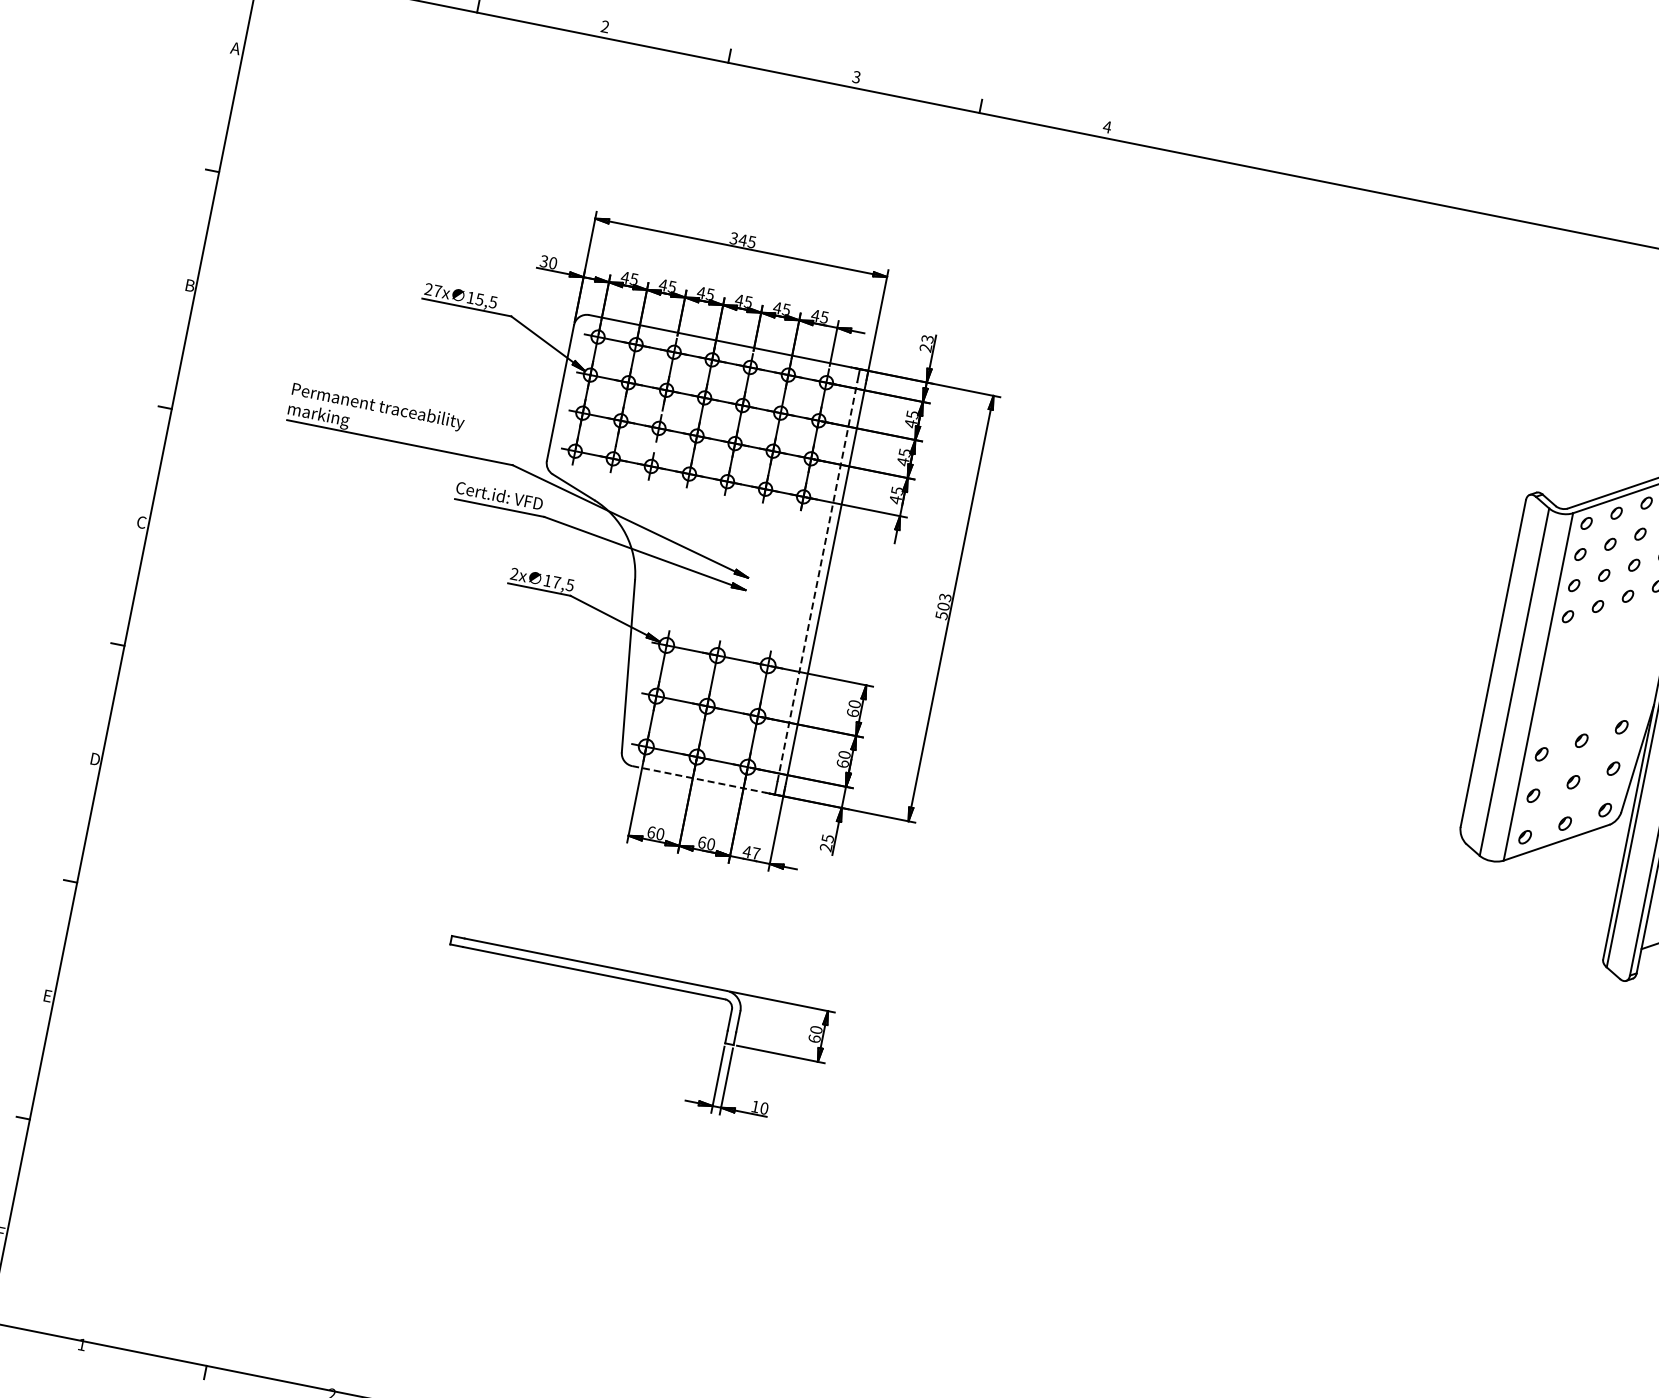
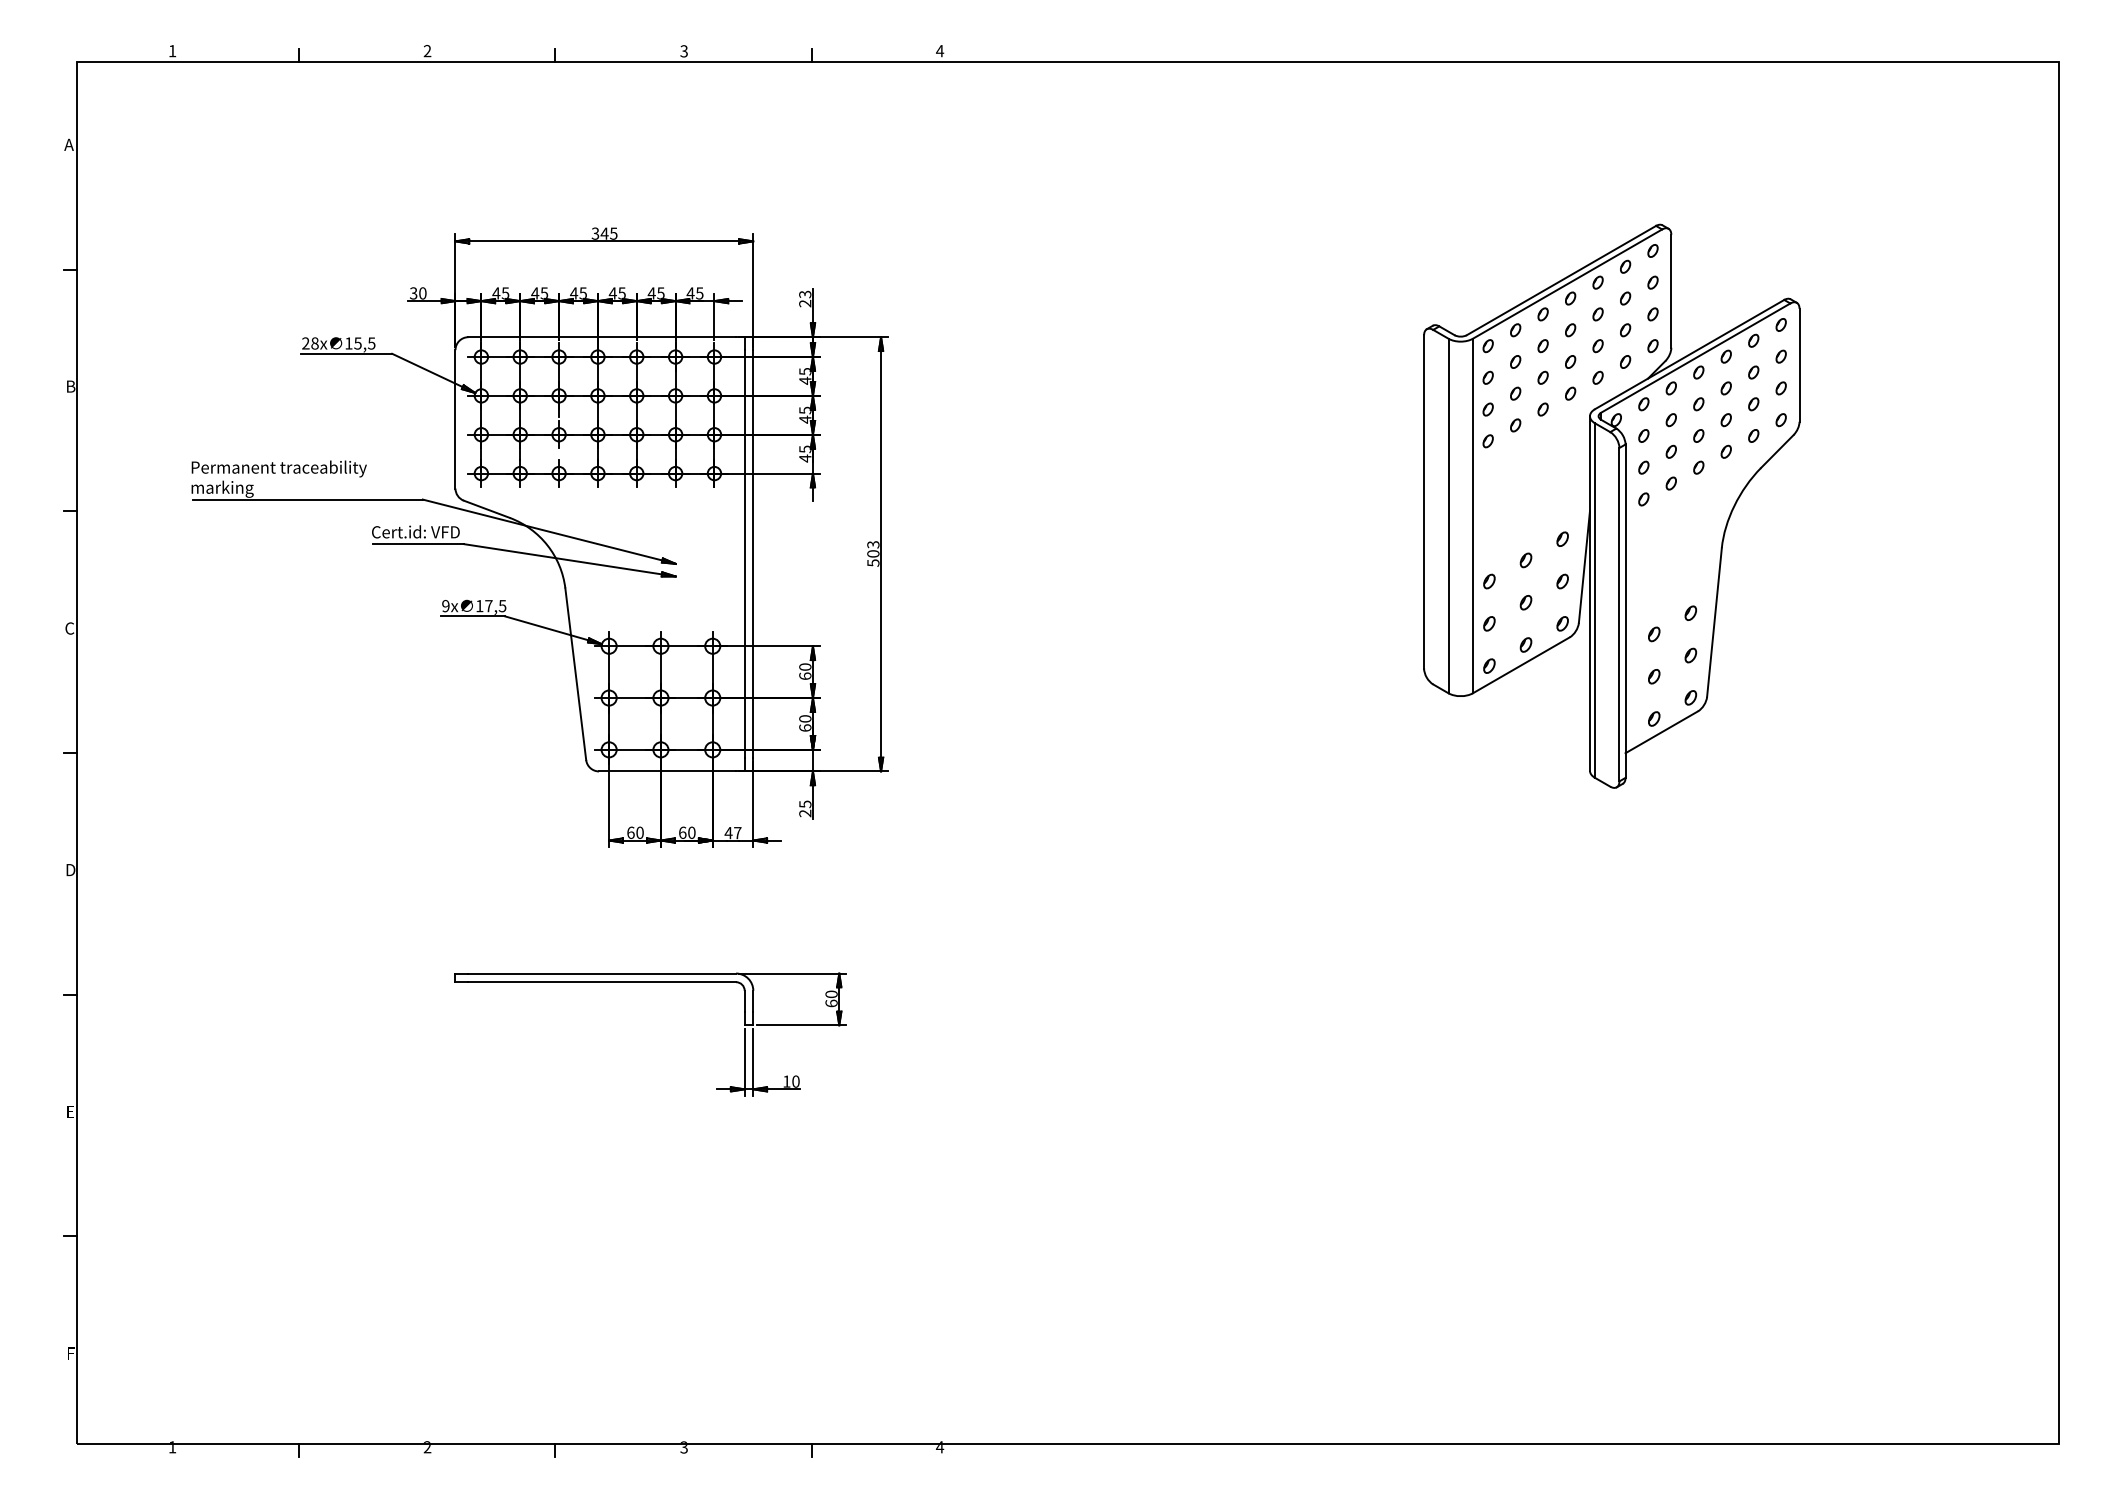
text: (437, 291) -> (314, 343), 27x -> 28x
text: (514, 574) -> (445, 606), 2x -> 9x
line: (817, 581) -> (744, 553), dashed -> solid
line: (699, 779) -> (667, 771), dashed -> solid

